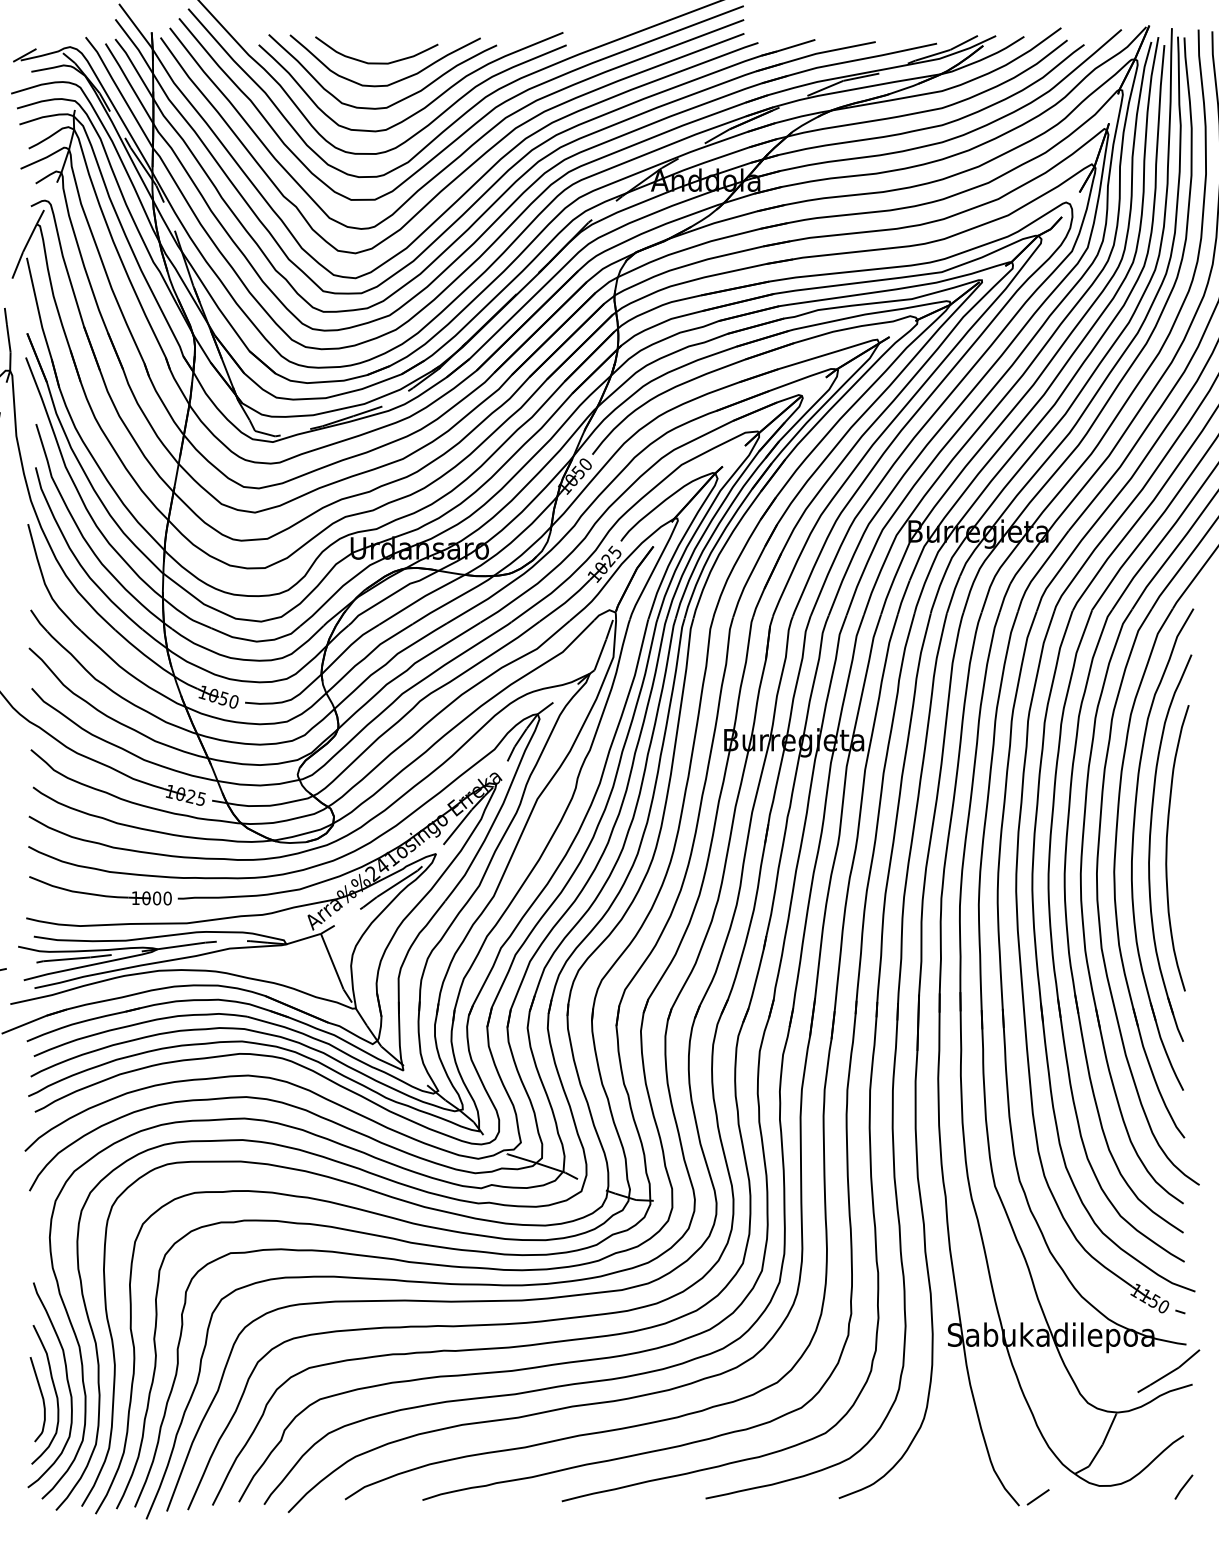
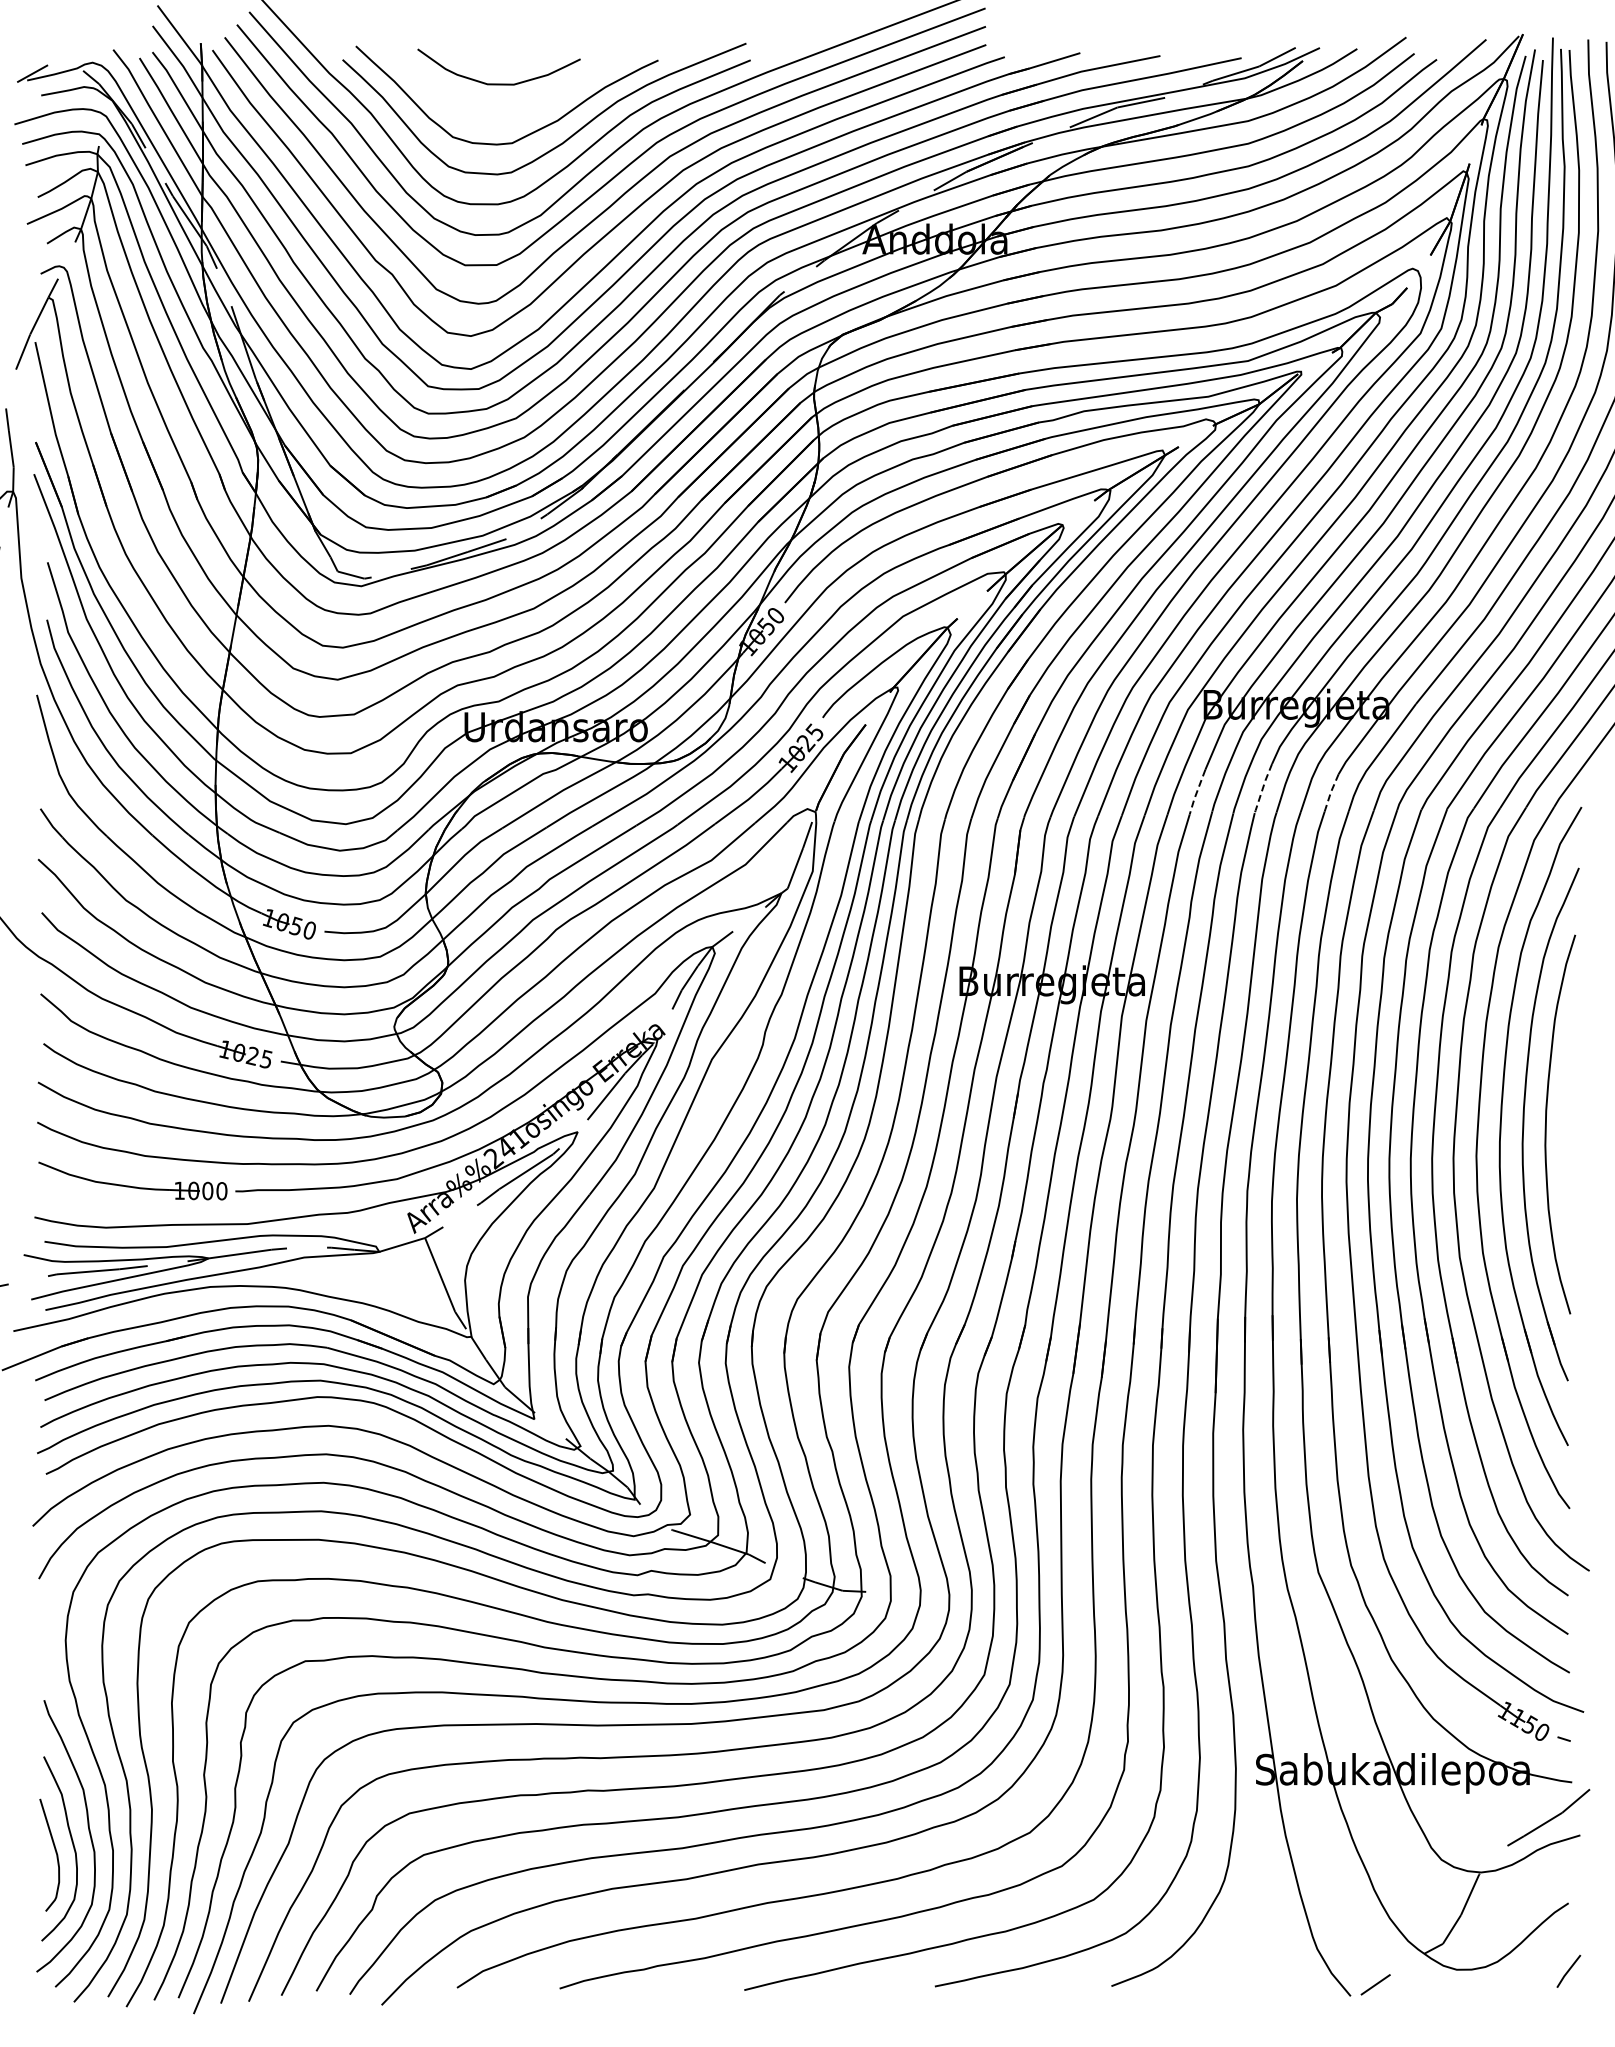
curve: (392, 82) -> (520, 109), removed
line: (952, 594) -> (1262, 788), solid -> dashed
line: (903, 598) -> (1196, 793), solid -> dashed
line: (1004, 598) -> (1330, 793), solid -> dashed

